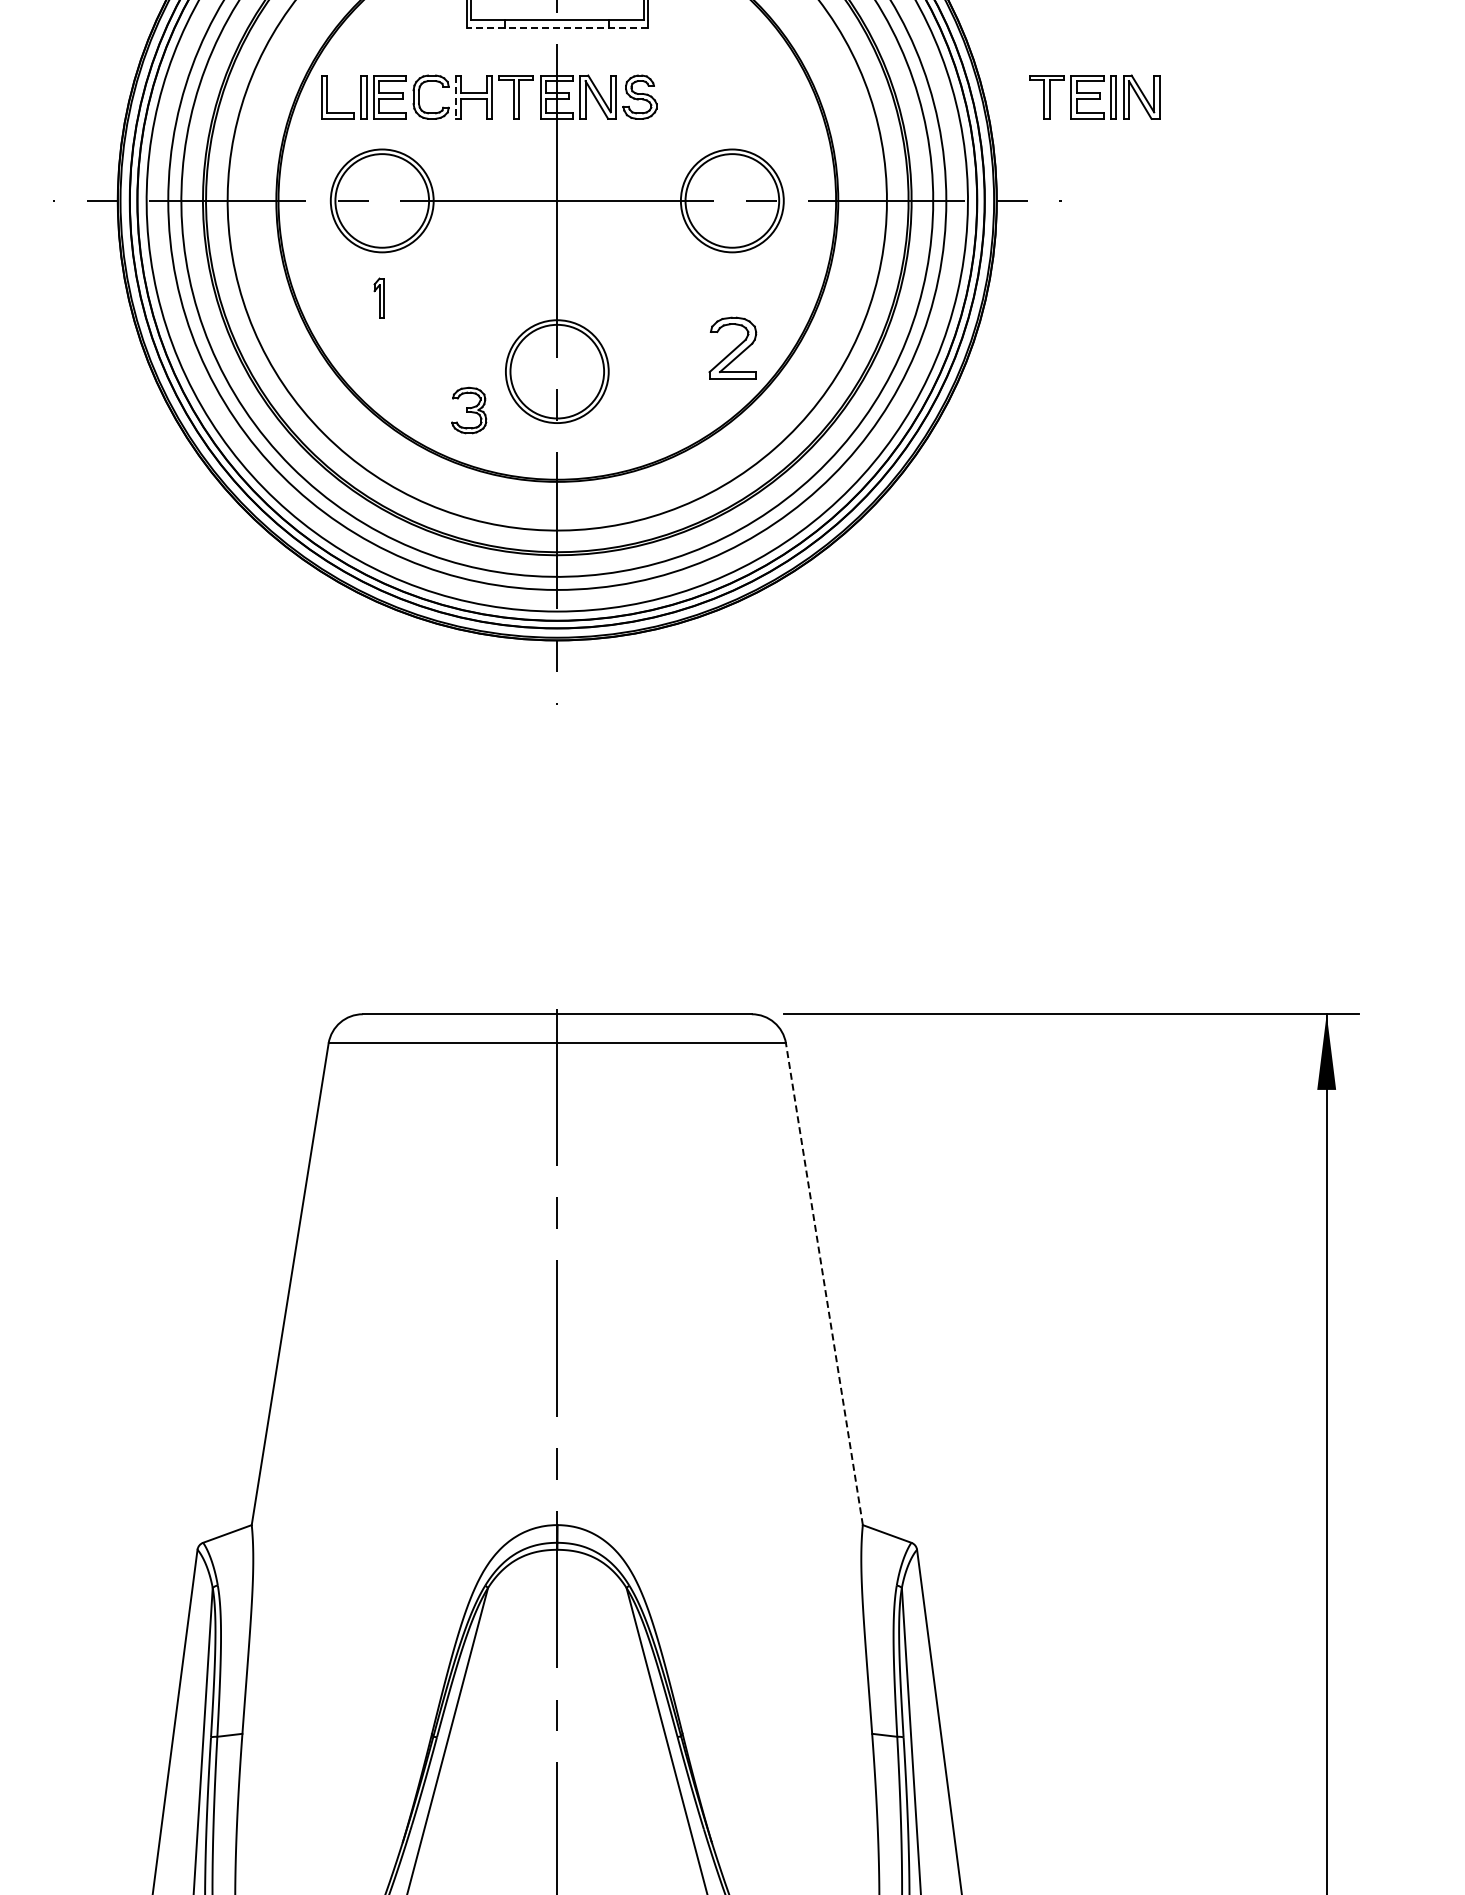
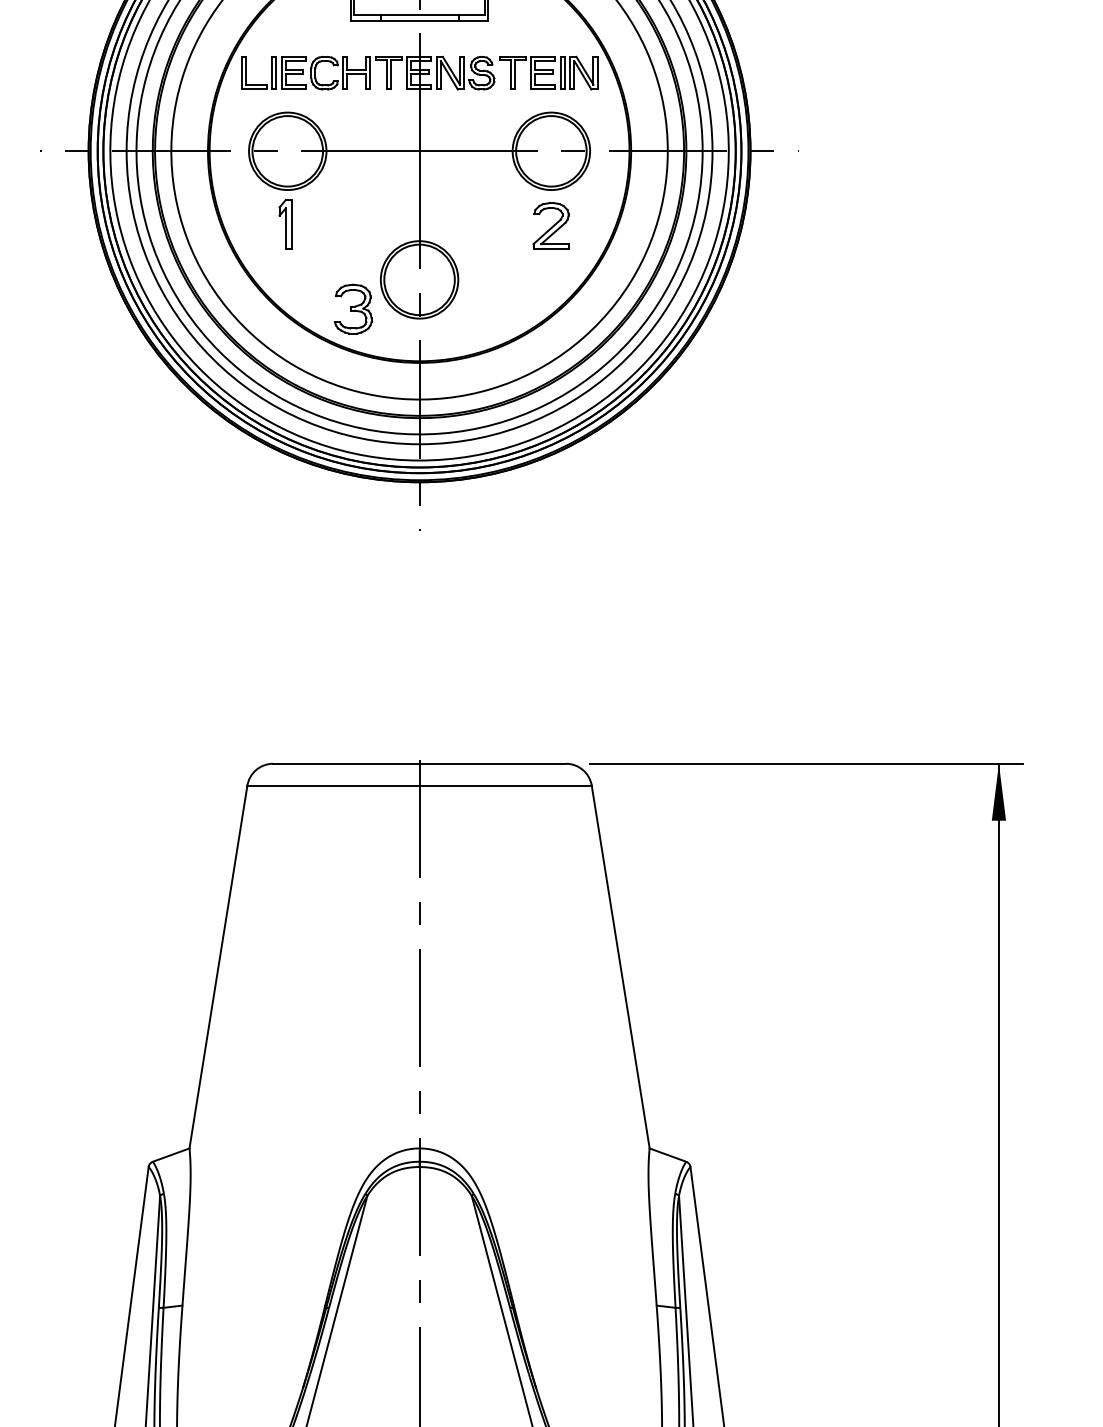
line: (557, 28) -> (419, 21), dashed -> solid
part: (1094, 96) -> (548, 72), moved
line: (455, 97) -> (342, 73), dashed -> solid
part: (379, 297) -> (285, 224), size x1.67
part: (732, 347) -> (550, 225), moved
part: (468, 410) -> (352, 309), size x1.43
line: (824, 1284) -> (620, 967), dashed -> solid

